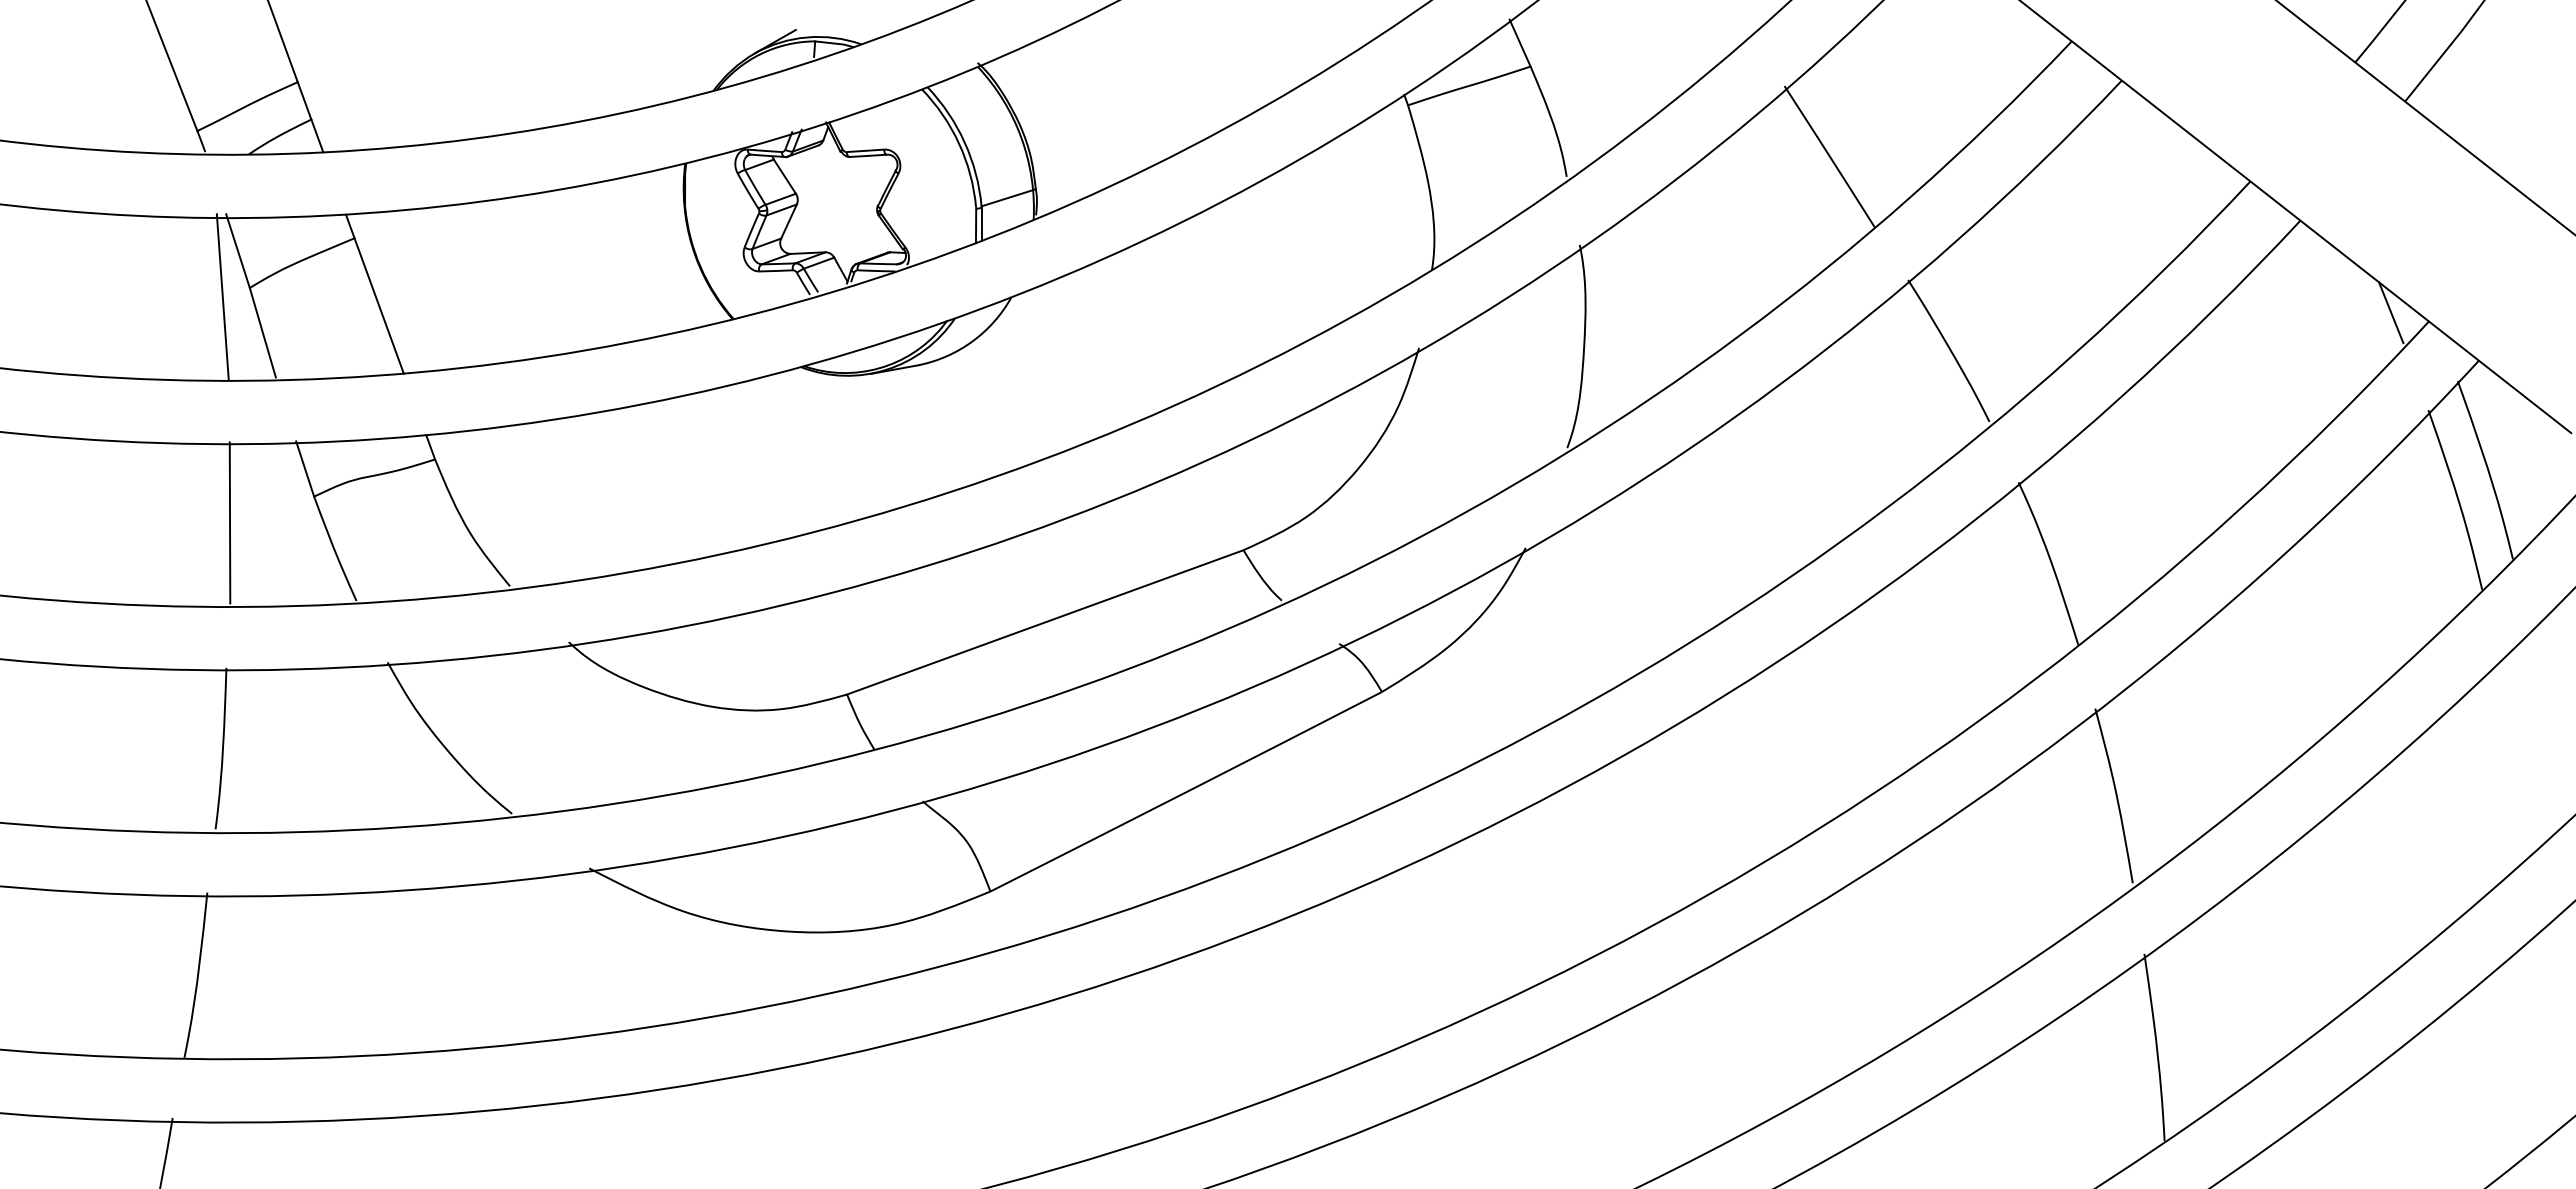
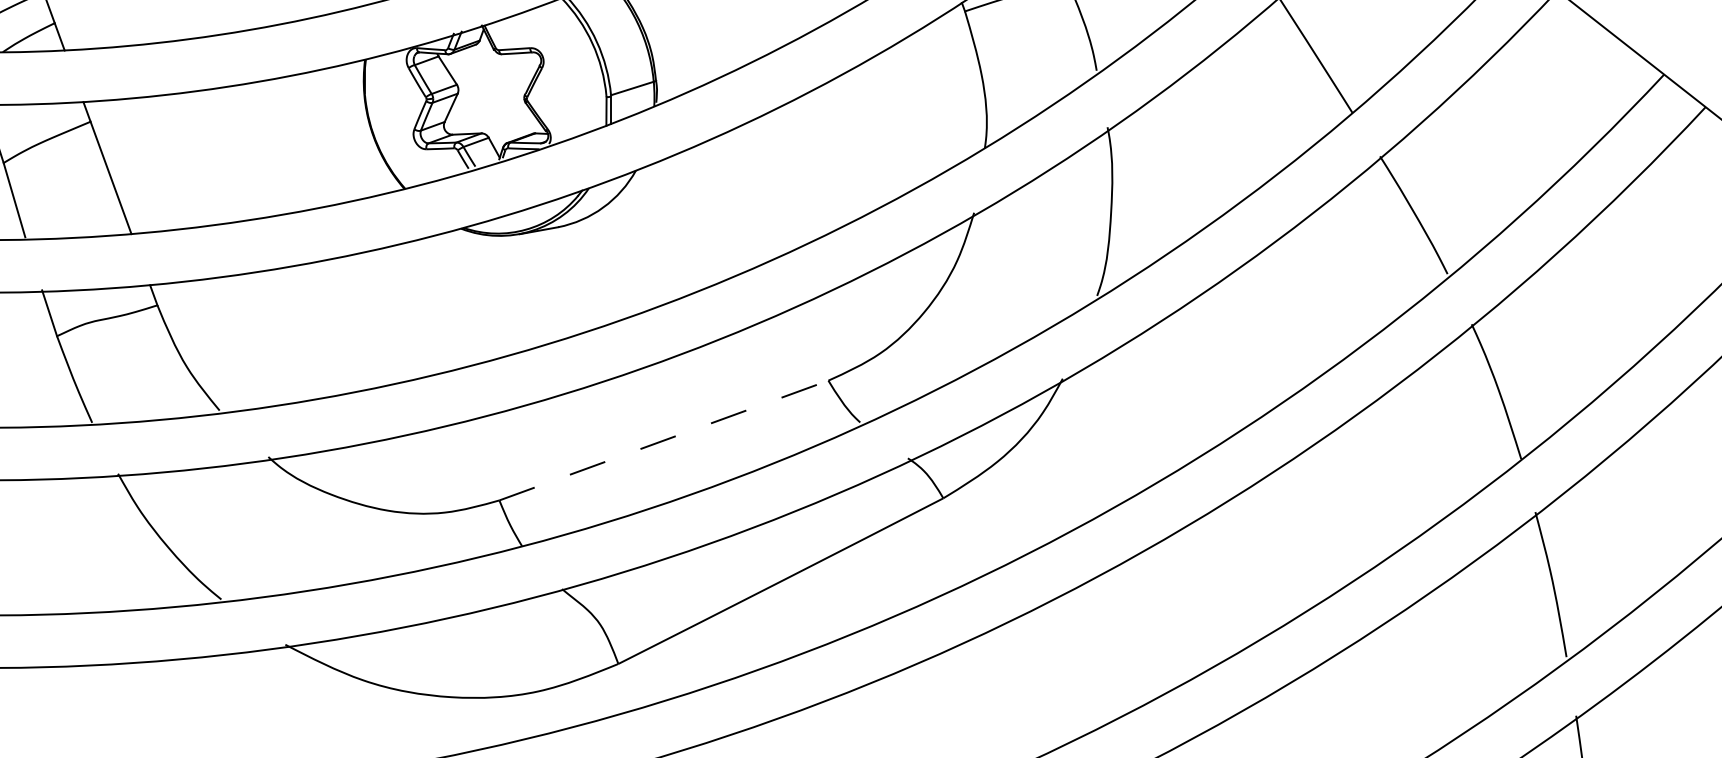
line: (1045, 622) -> (664, 440), solid -> dashed

